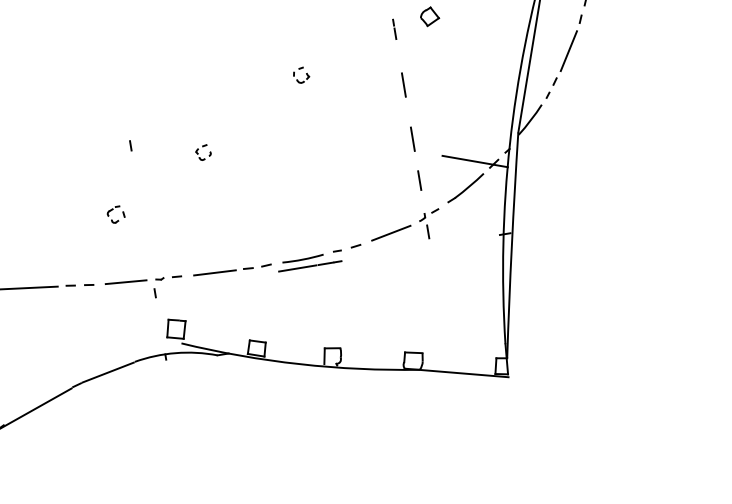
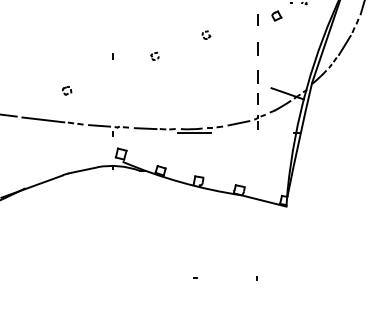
part: (202, 151) -> (154, 55), moved
part: (116, 214) -> (67, 90), moved

